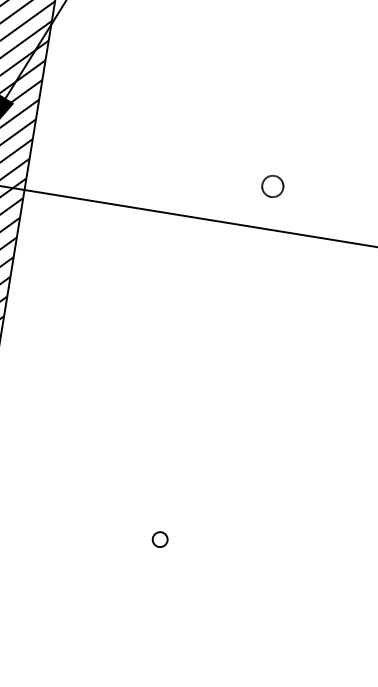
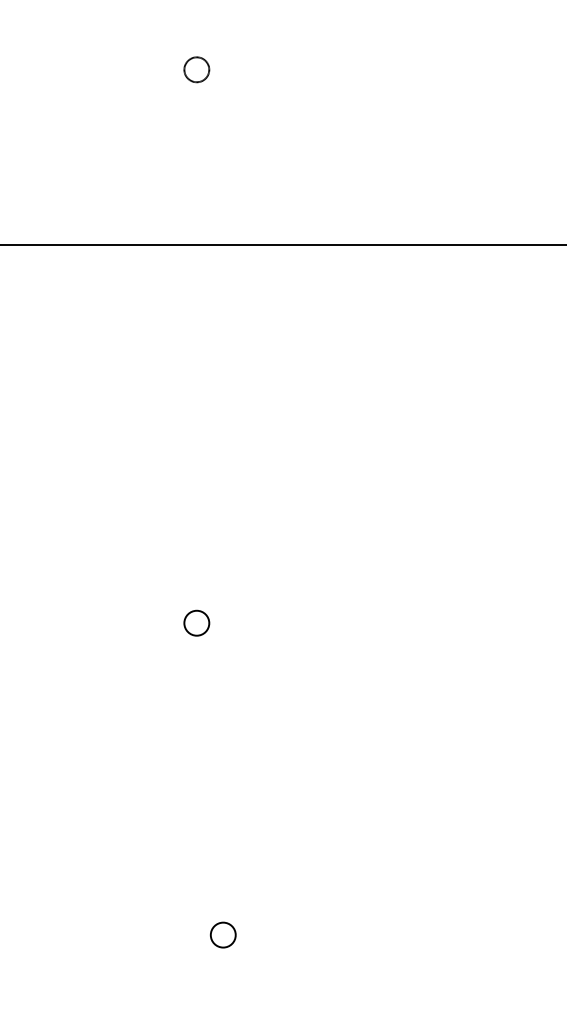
circle: (272, 186) -> (196, 69), moved
circle: (159, 539) -> (196, 622), size x1.43

